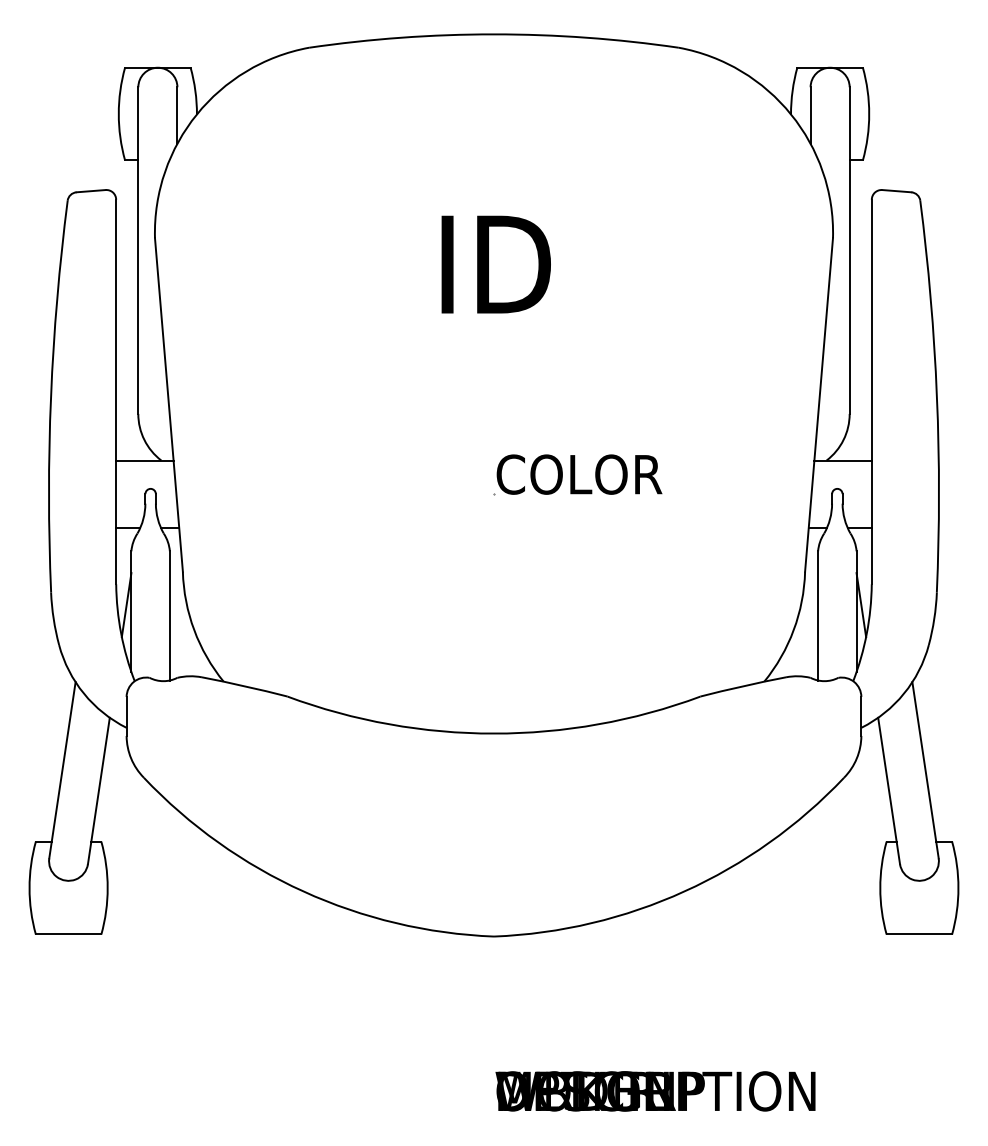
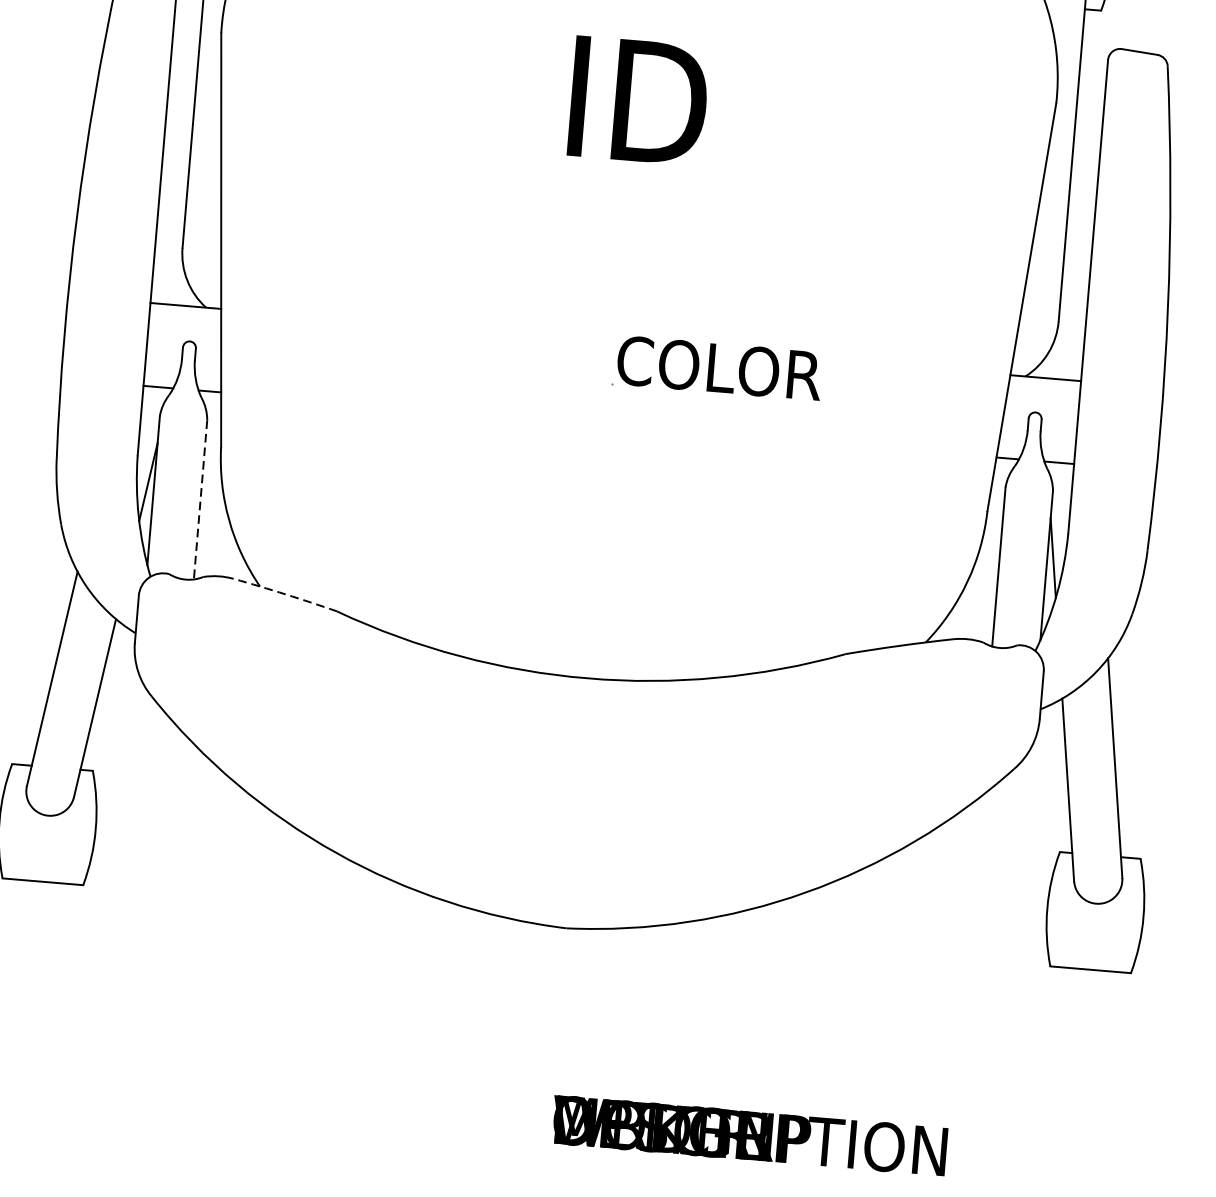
line: (169, 615) -> (200, 499), solid -> dashed
arc: (244, 686) -> (285, 594), solid -> dashed

